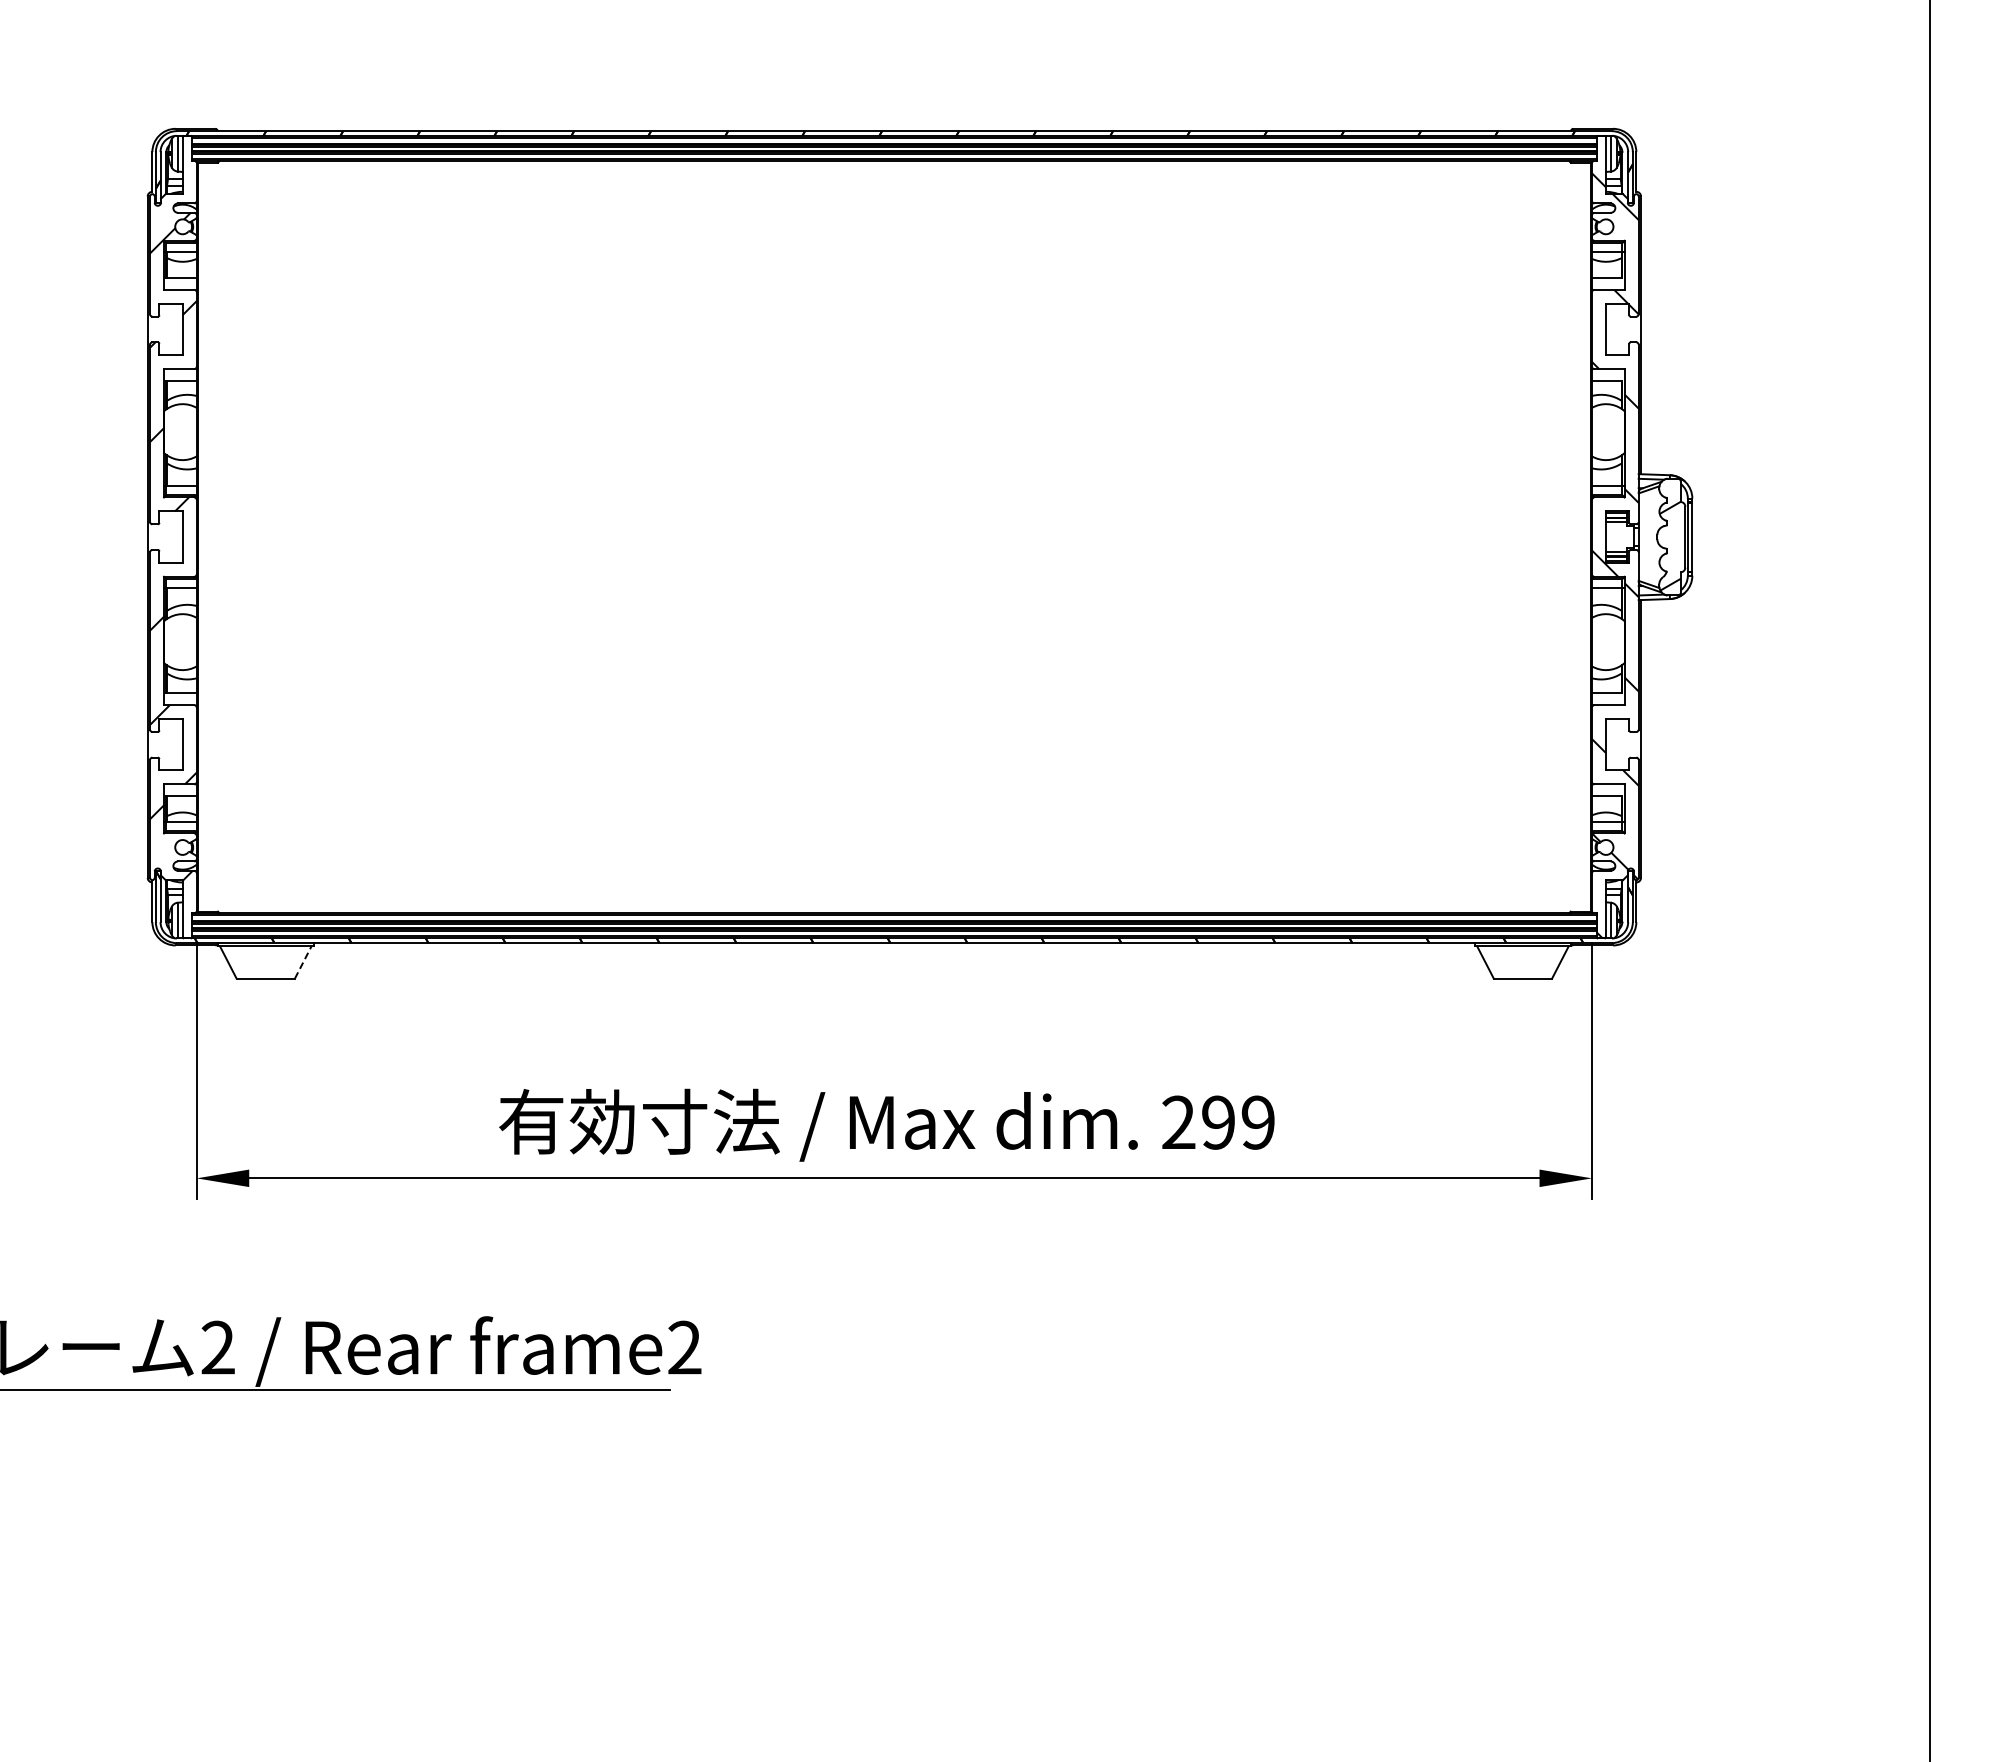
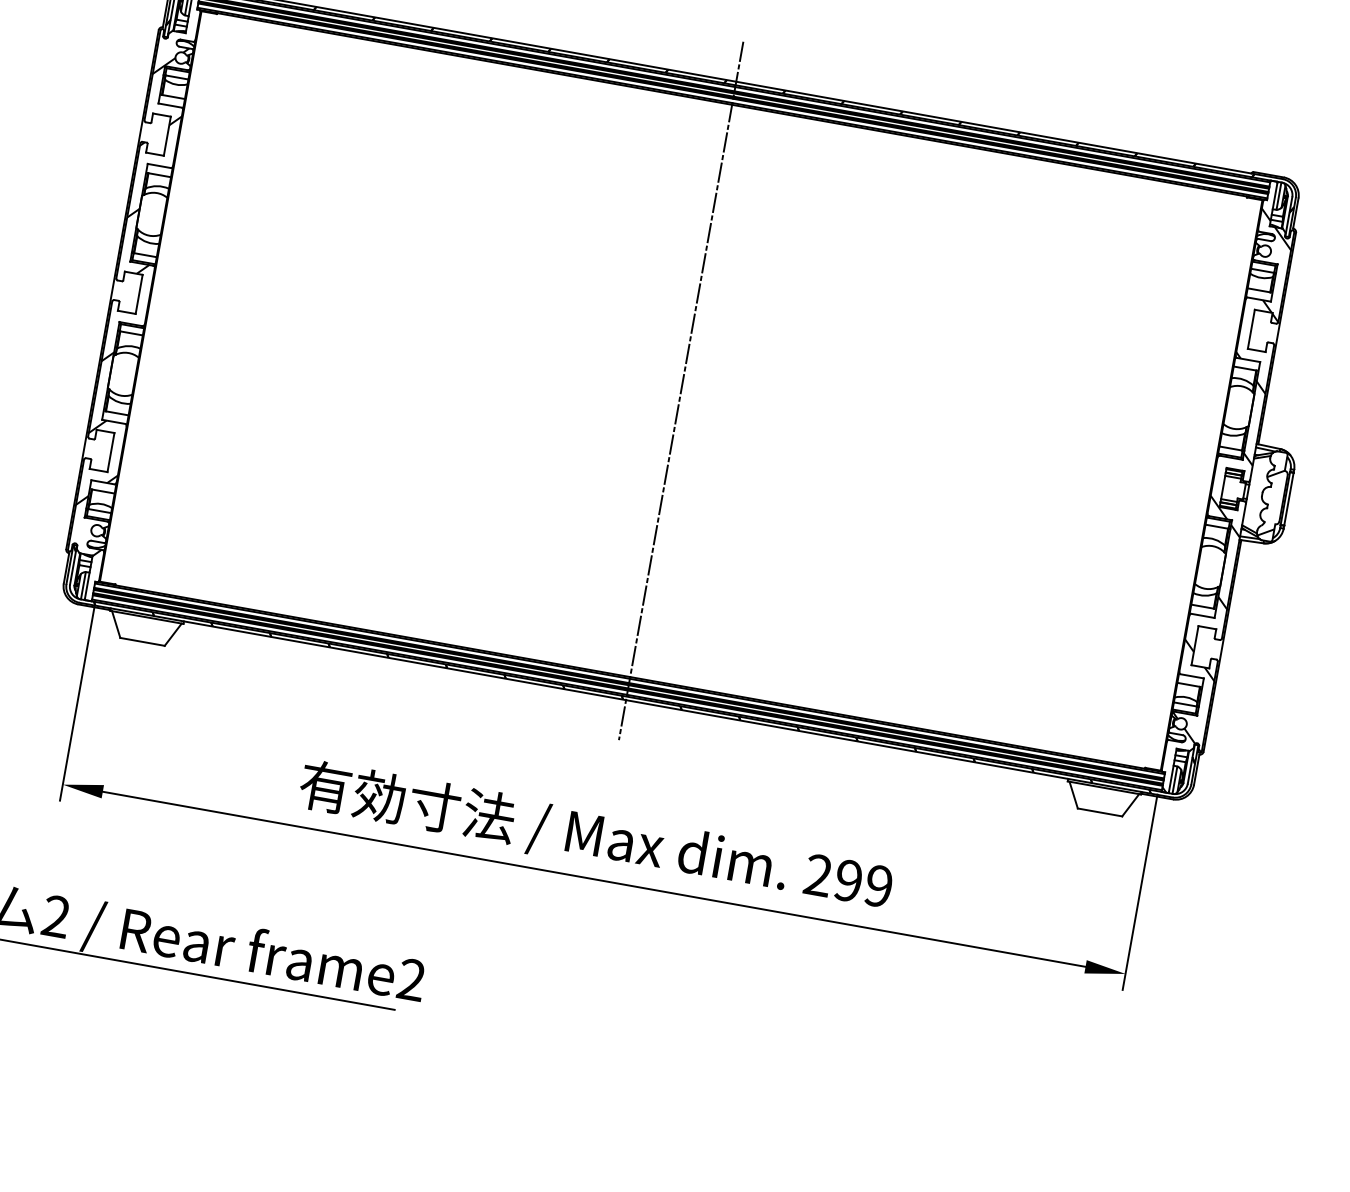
line: (894, 536) -> (681, 390), added
line: (303, 962) -> (173, 634), dashed -> solid

